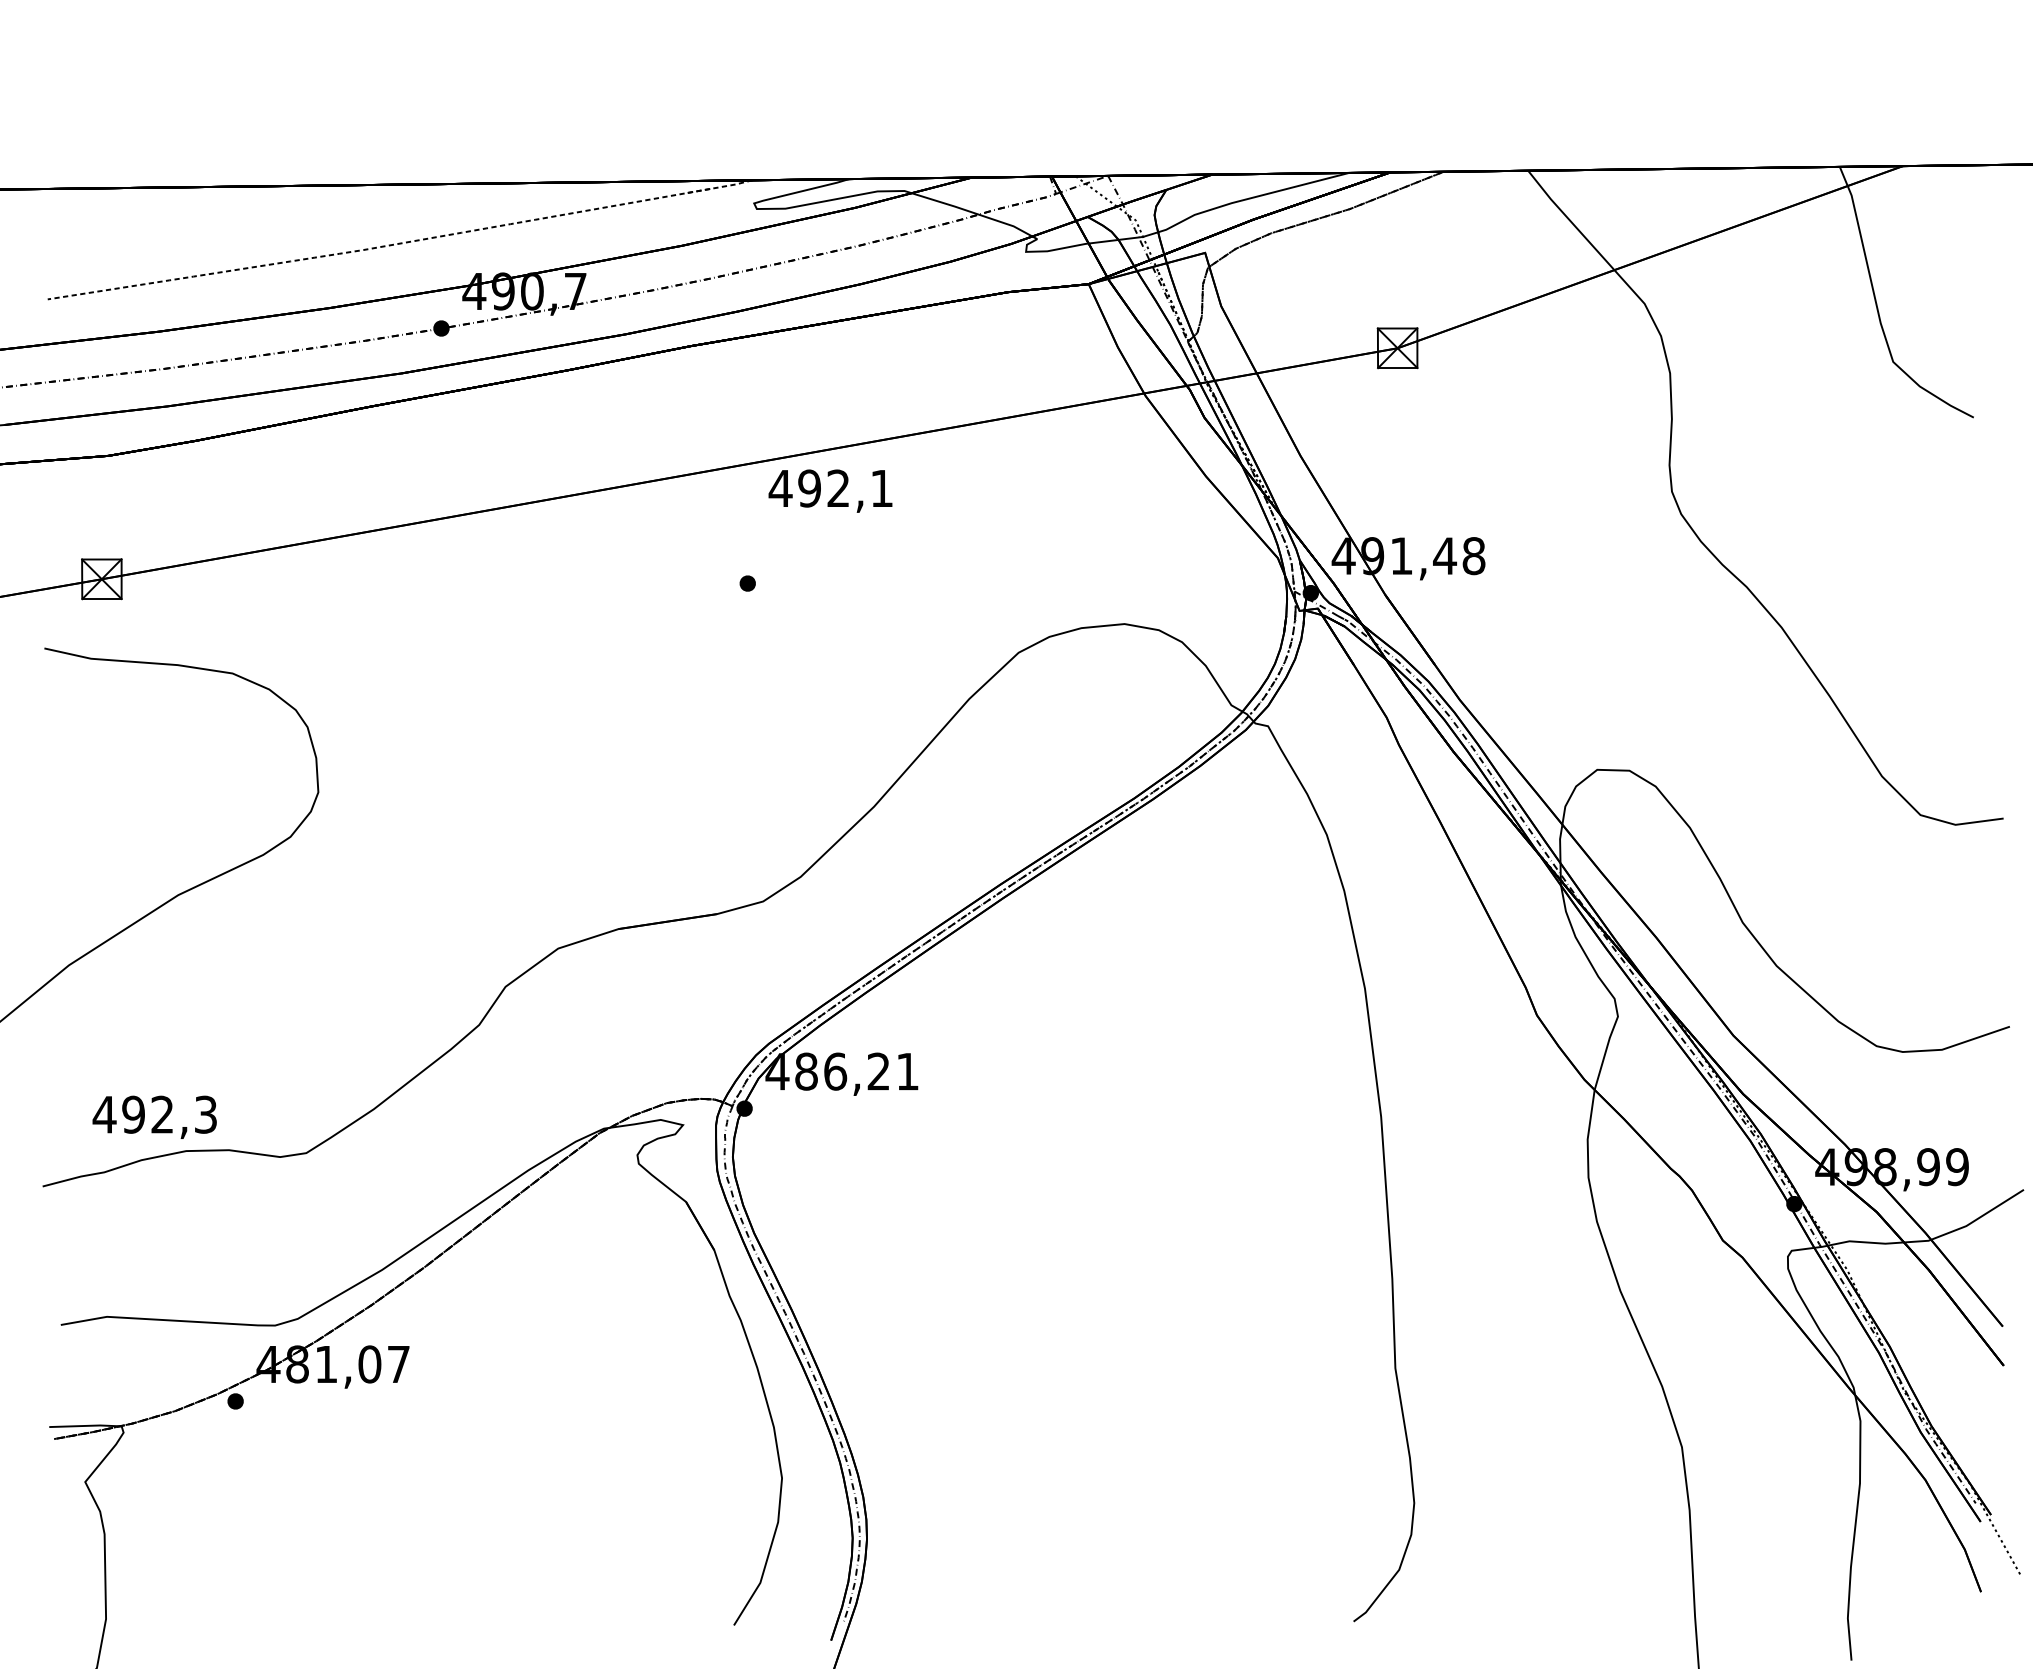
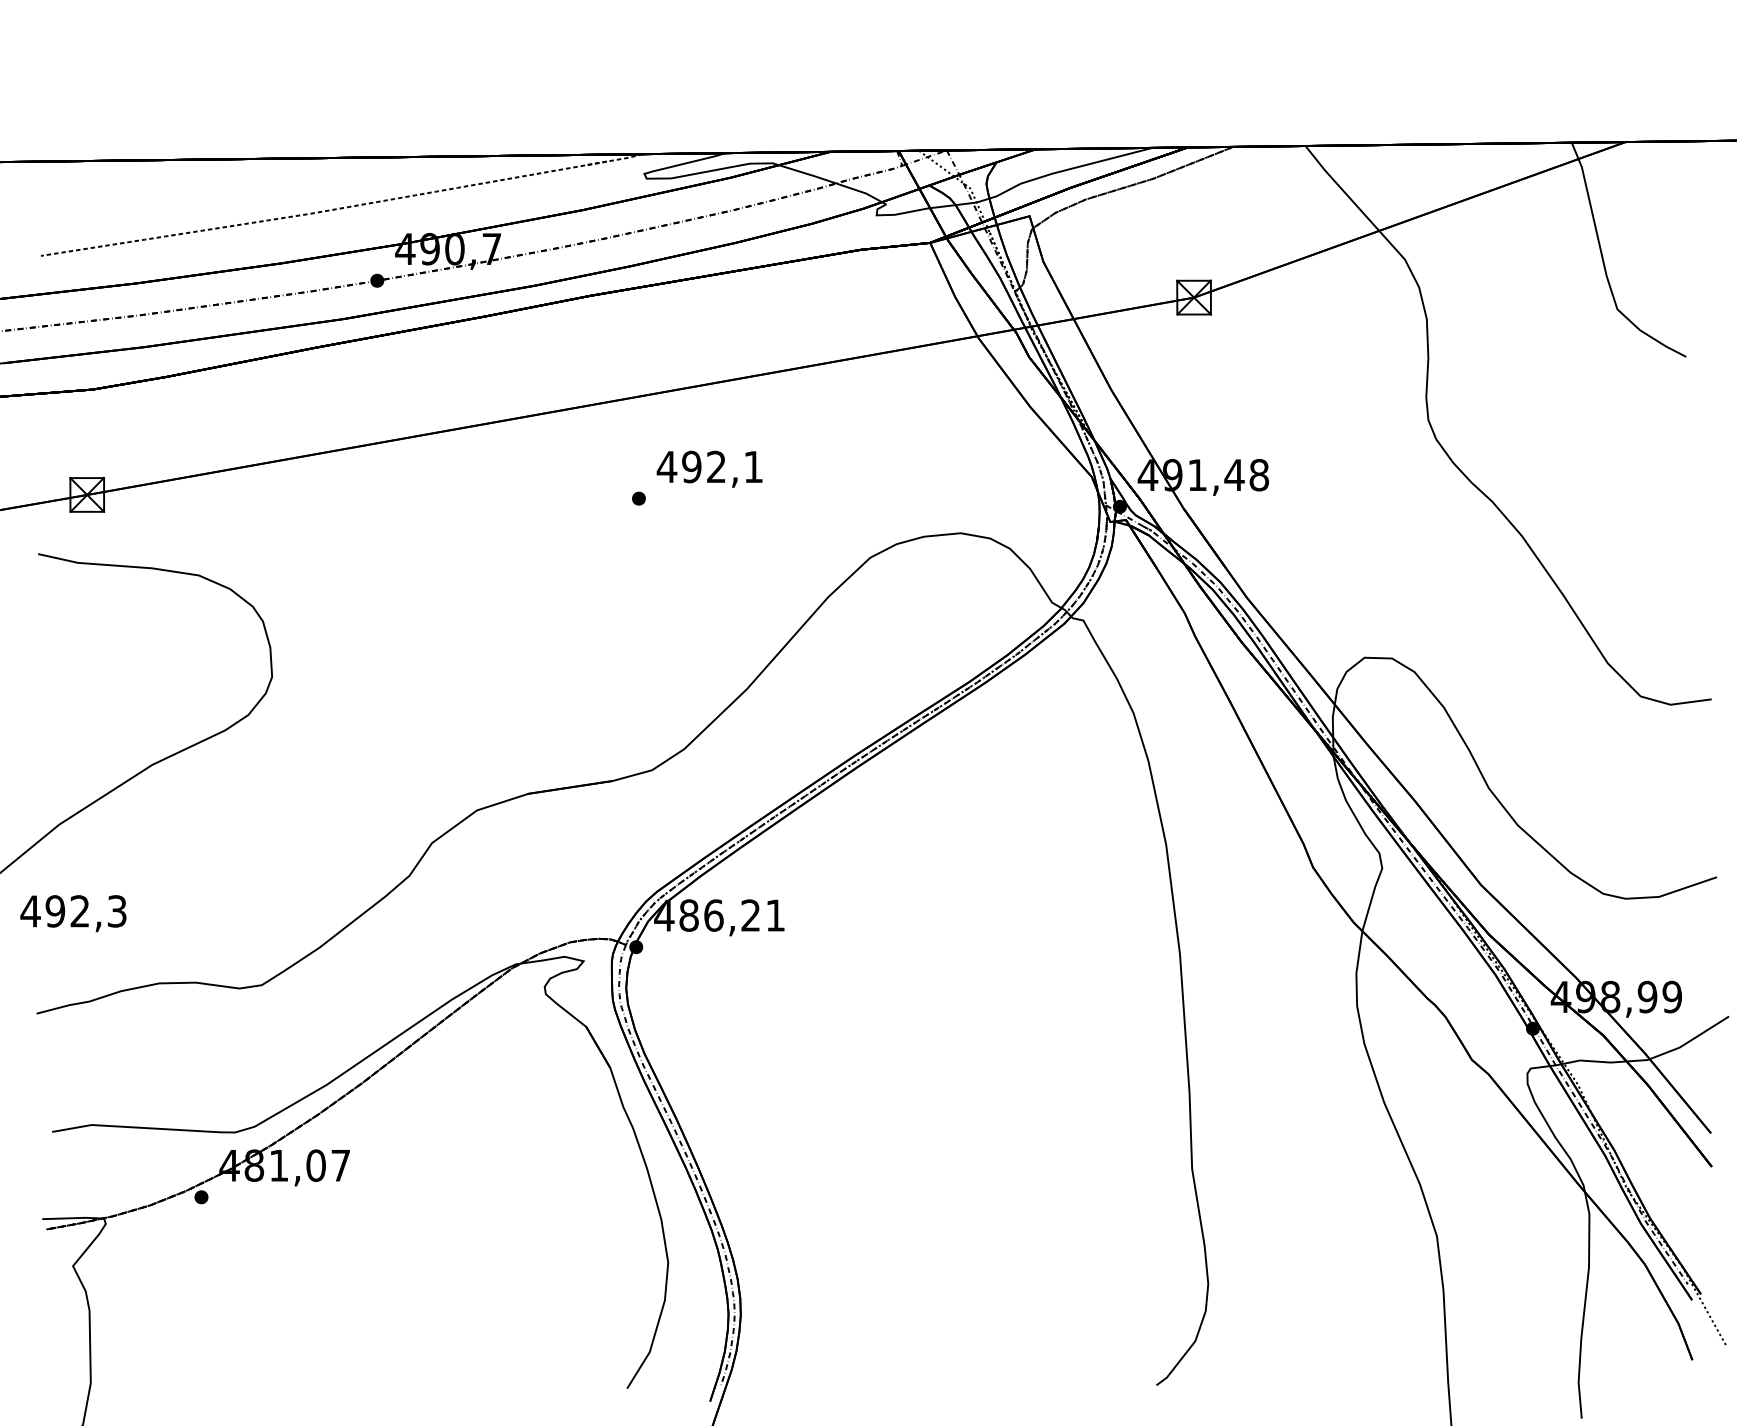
text: (830, 490) -> (709, 468), moved
text: (154, 1116) -> (73, 912), moved

